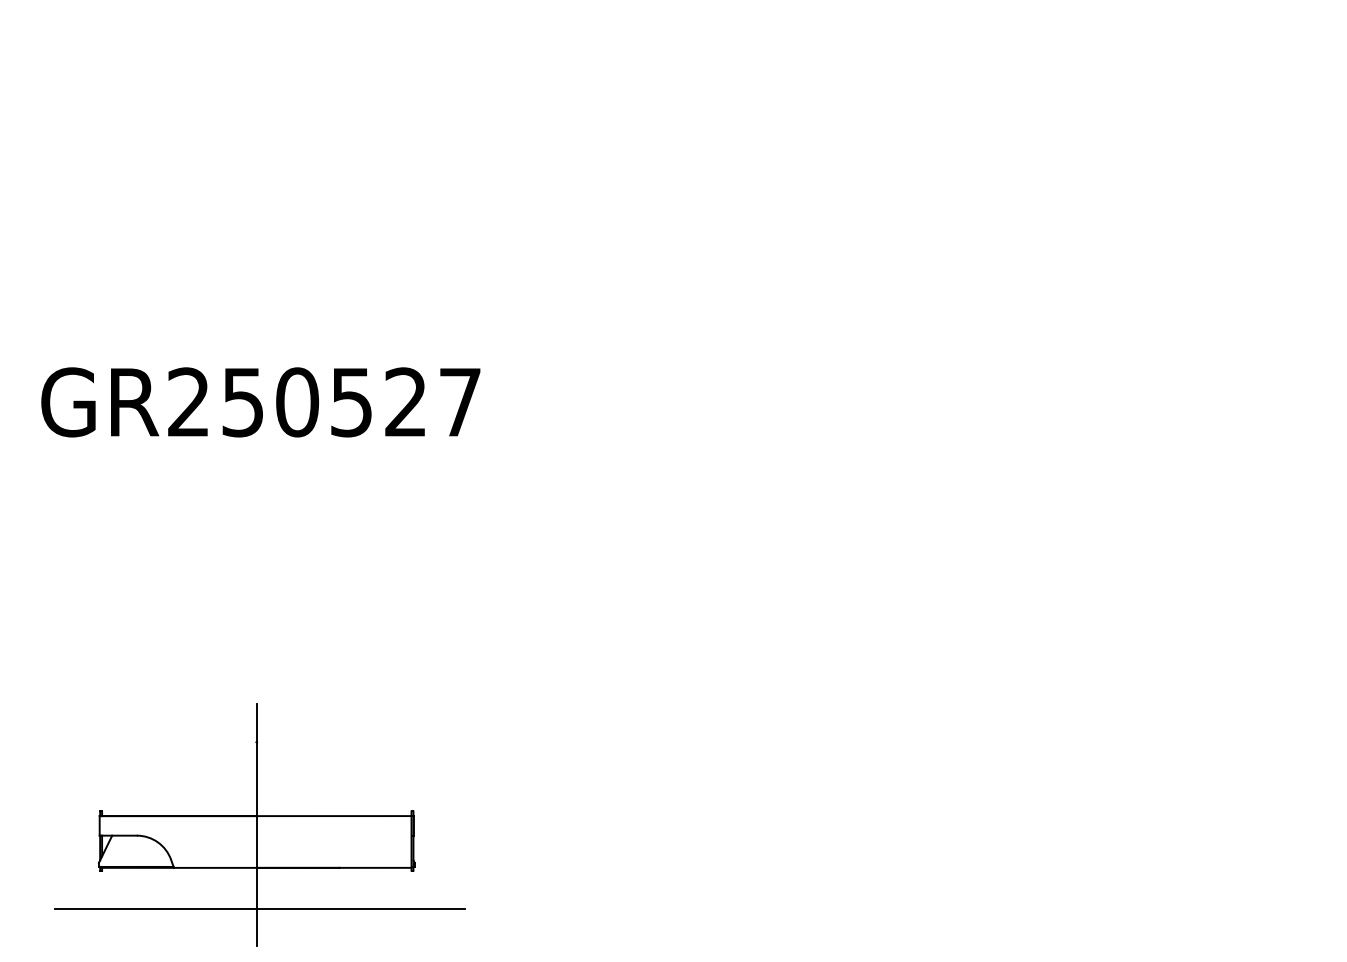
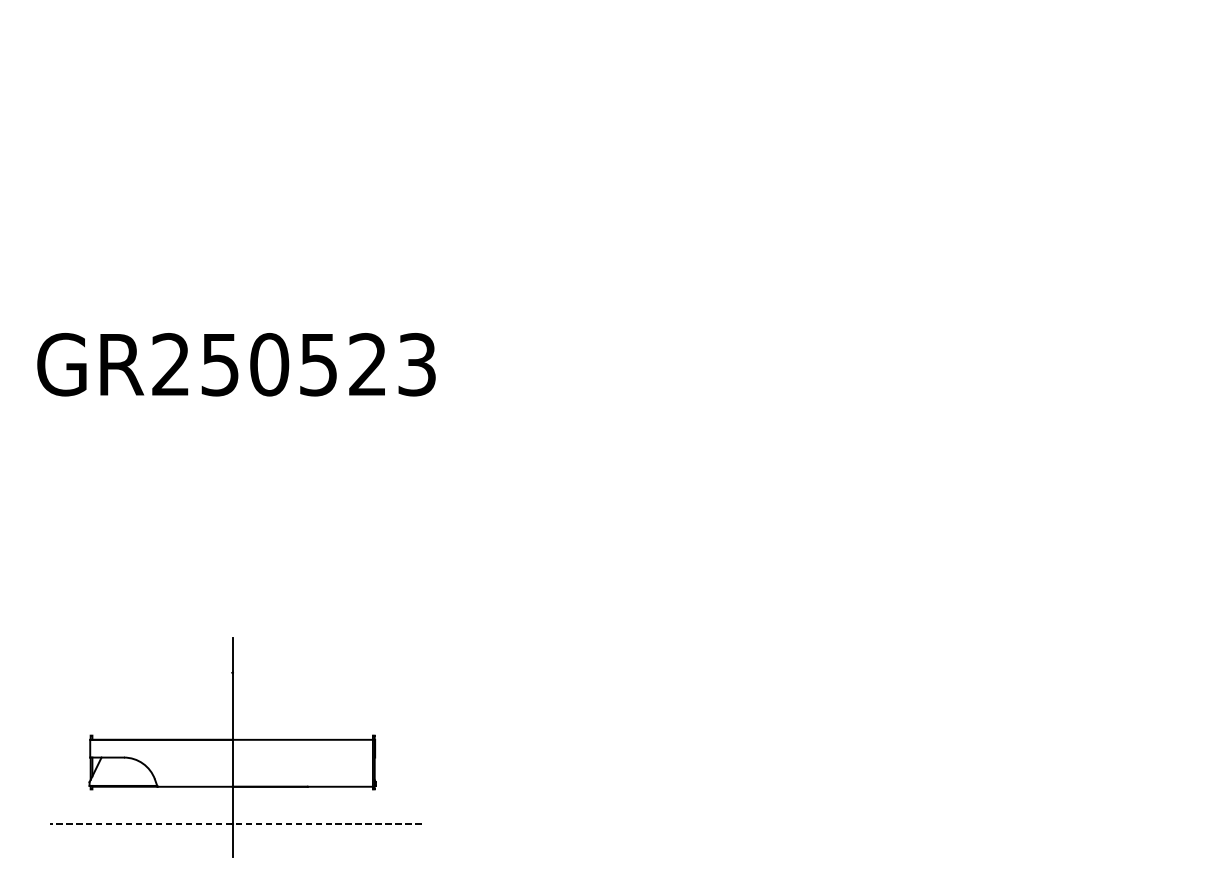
text: (459, 402) -> (416, 364), GR250527 -> GR250523
line: (259, 908) -> (235, 823), solid -> dashed

